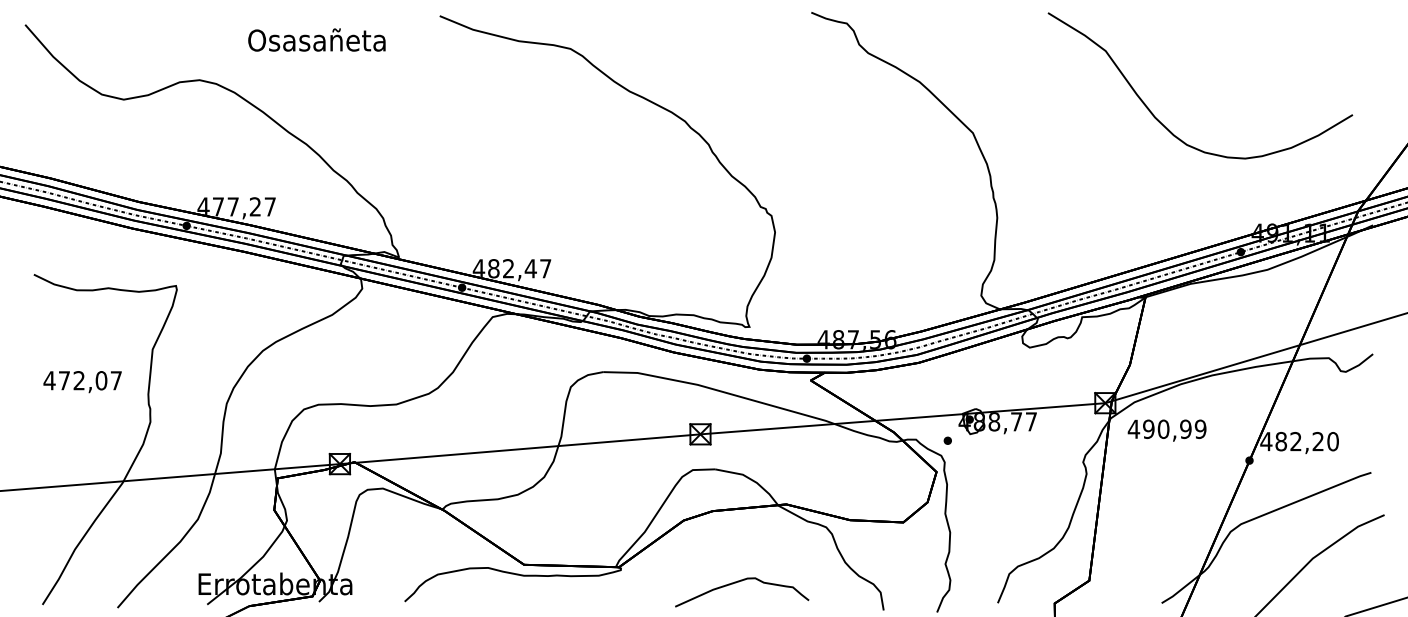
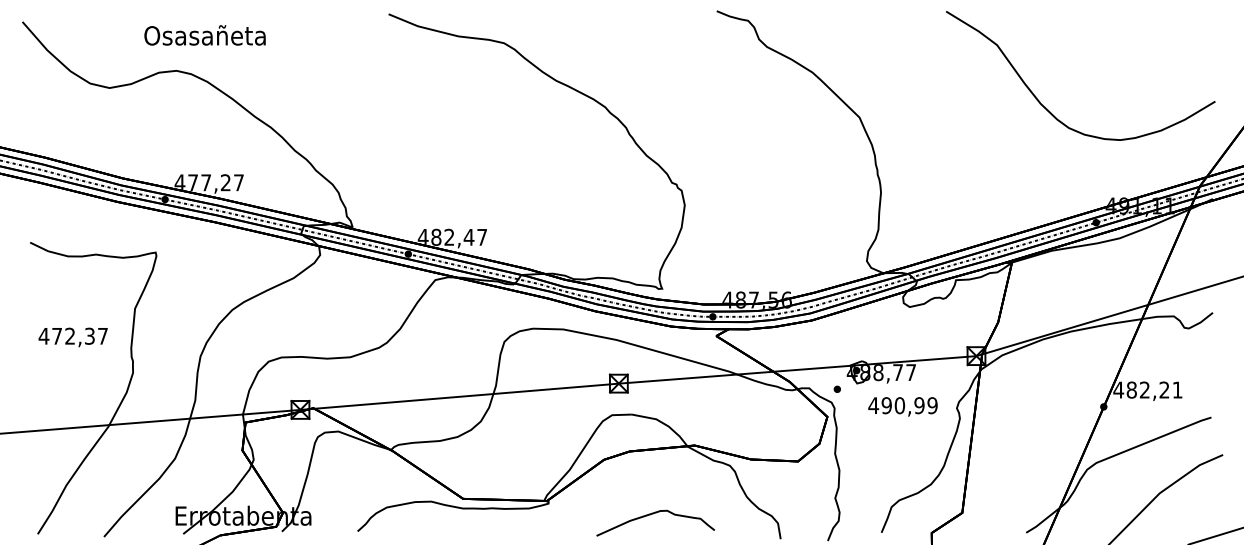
text: (316, 39) -> (204, 34), moved
curve: (1167, 127) -> (1051, 112), moved
text: (101, 380) -> (89, 336), 472,07 -> 472,37
text: (1166, 430) -> (902, 406), moved
text: (1332, 441) -> (1177, 389), 482,20 -> 482,21

